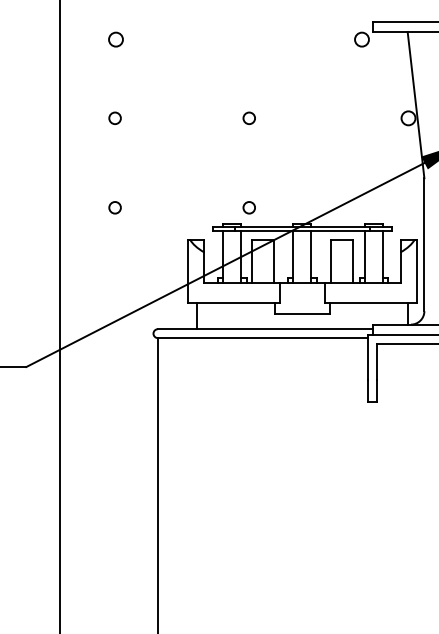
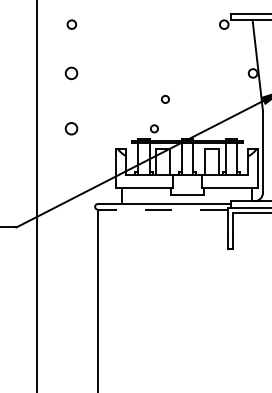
circle: (113, 118) -> (70, 73), size x1.6
circle: (249, 118) -> (165, 99), moved
circle: (113, 207) -> (70, 128), size x1.6
line: (262, 337) -> (162, 209), solid -> dashed

